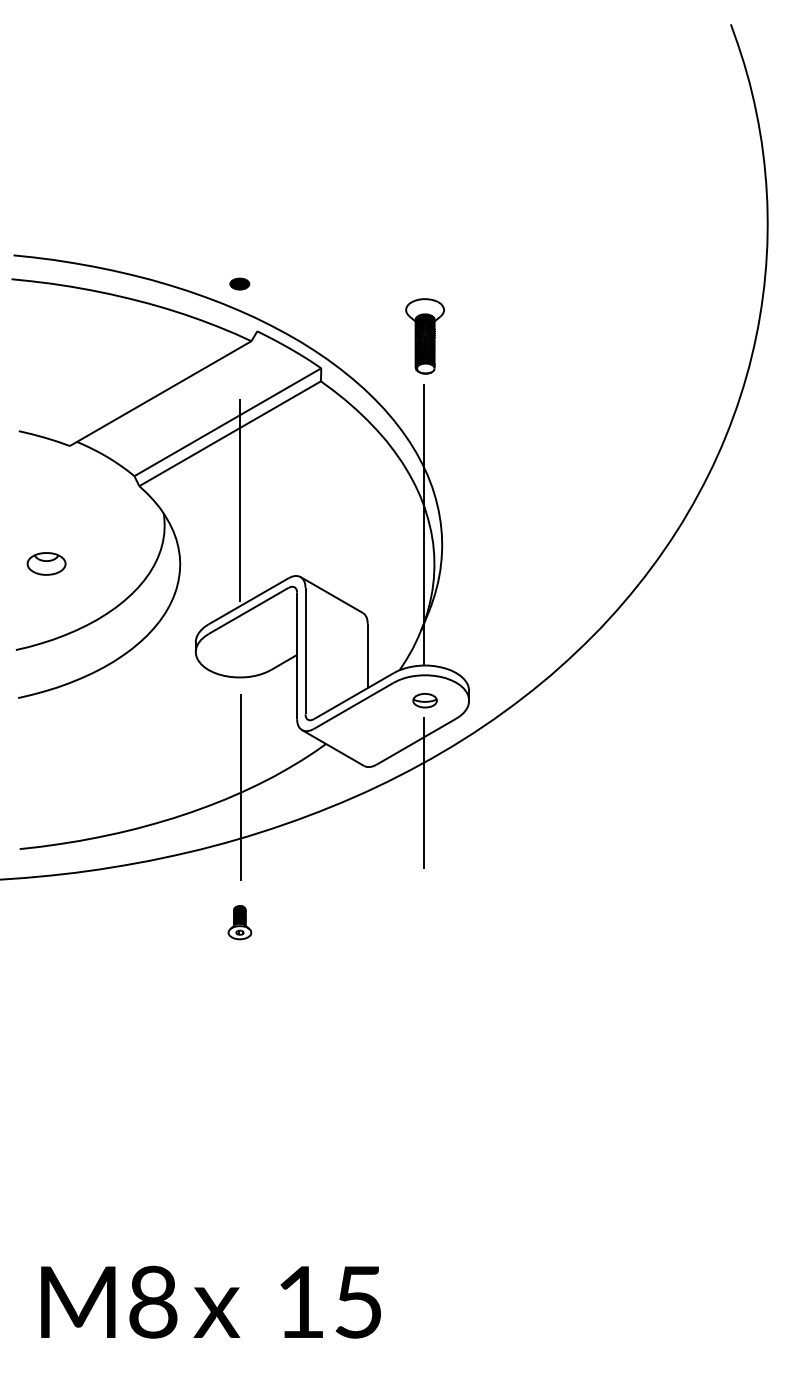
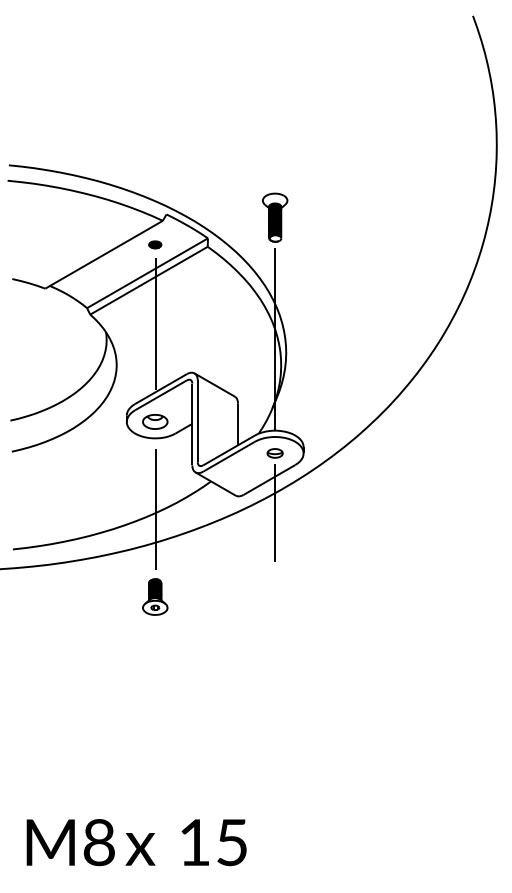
part: (240, 283) -> (155, 244), moved
part: (46, 563) -> (155, 421), moved
part: (240, 921) -> (155, 596), size x1.67

